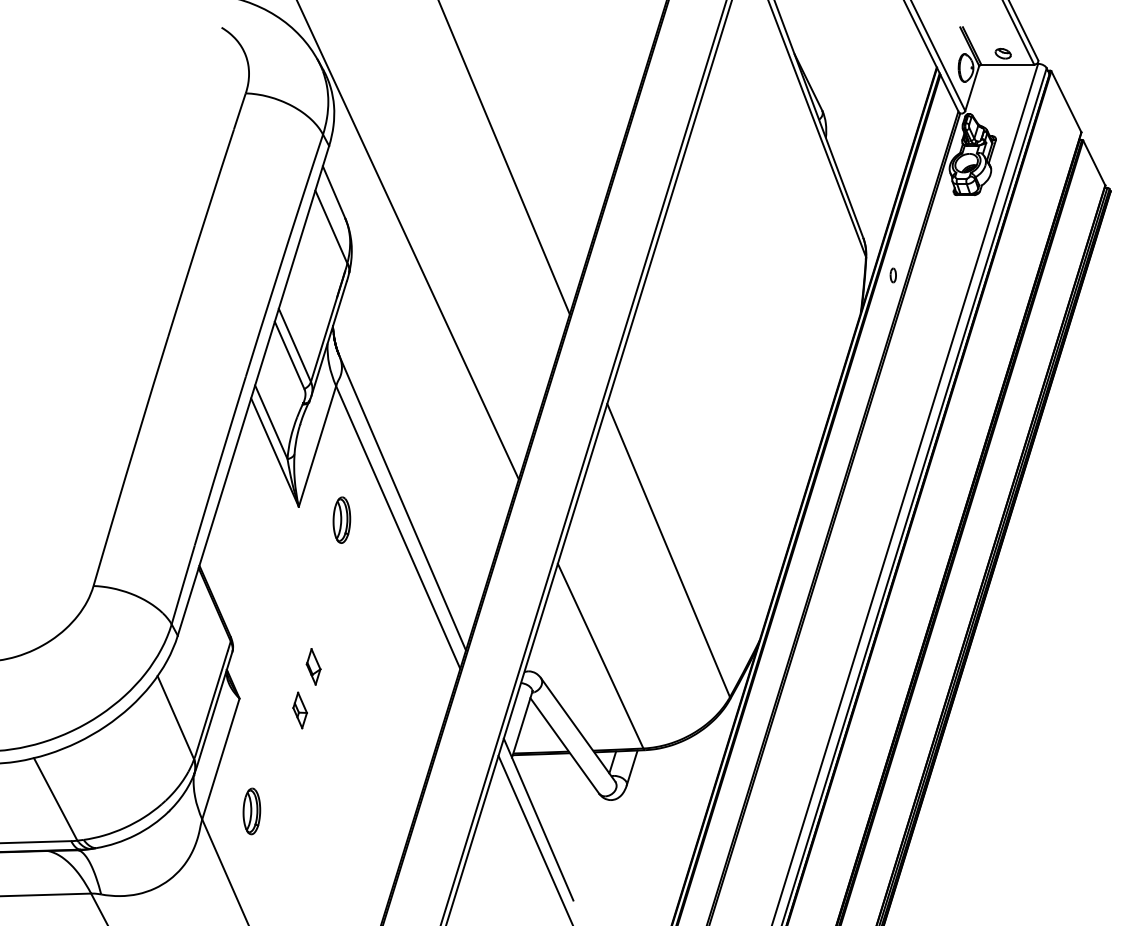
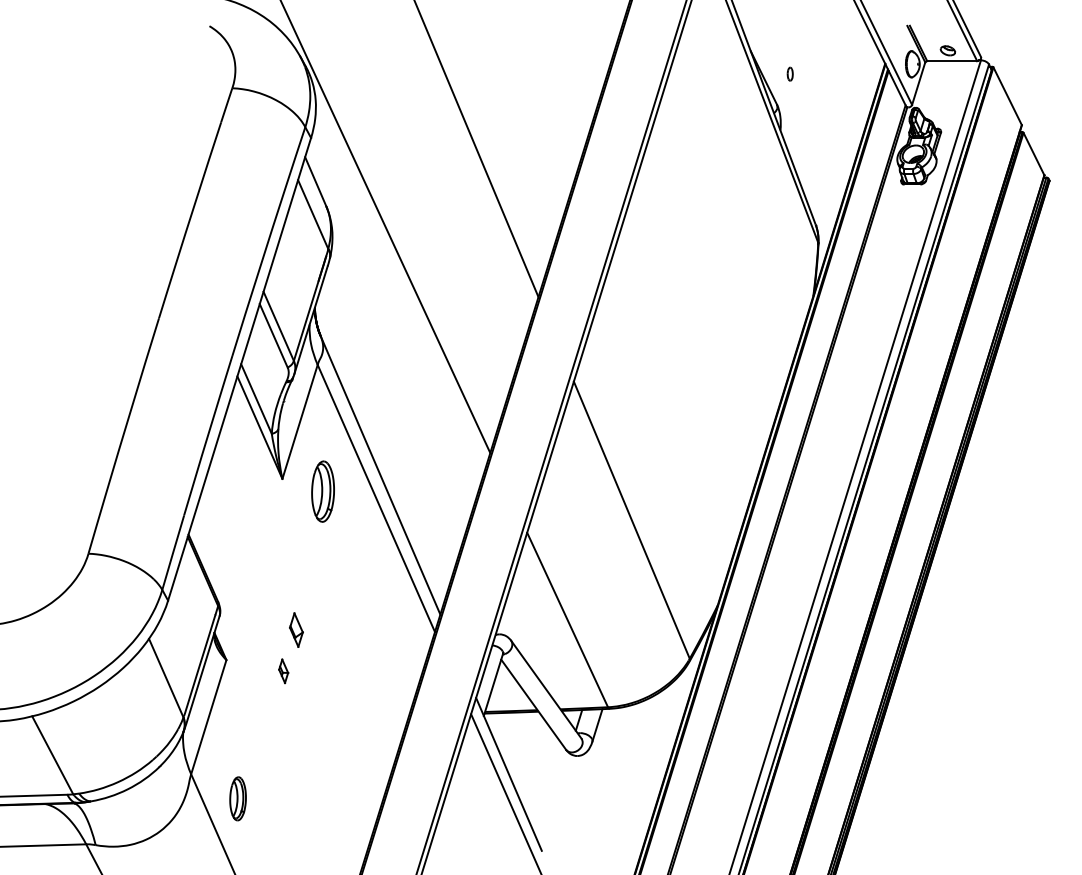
part: (892, 275) -> (789, 74), moved
part: (341, 519) -> (322, 490), size x1.4
part: (299, 710) -> (283, 671), size x0.7
part: (251, 811) -> (237, 798), moved

